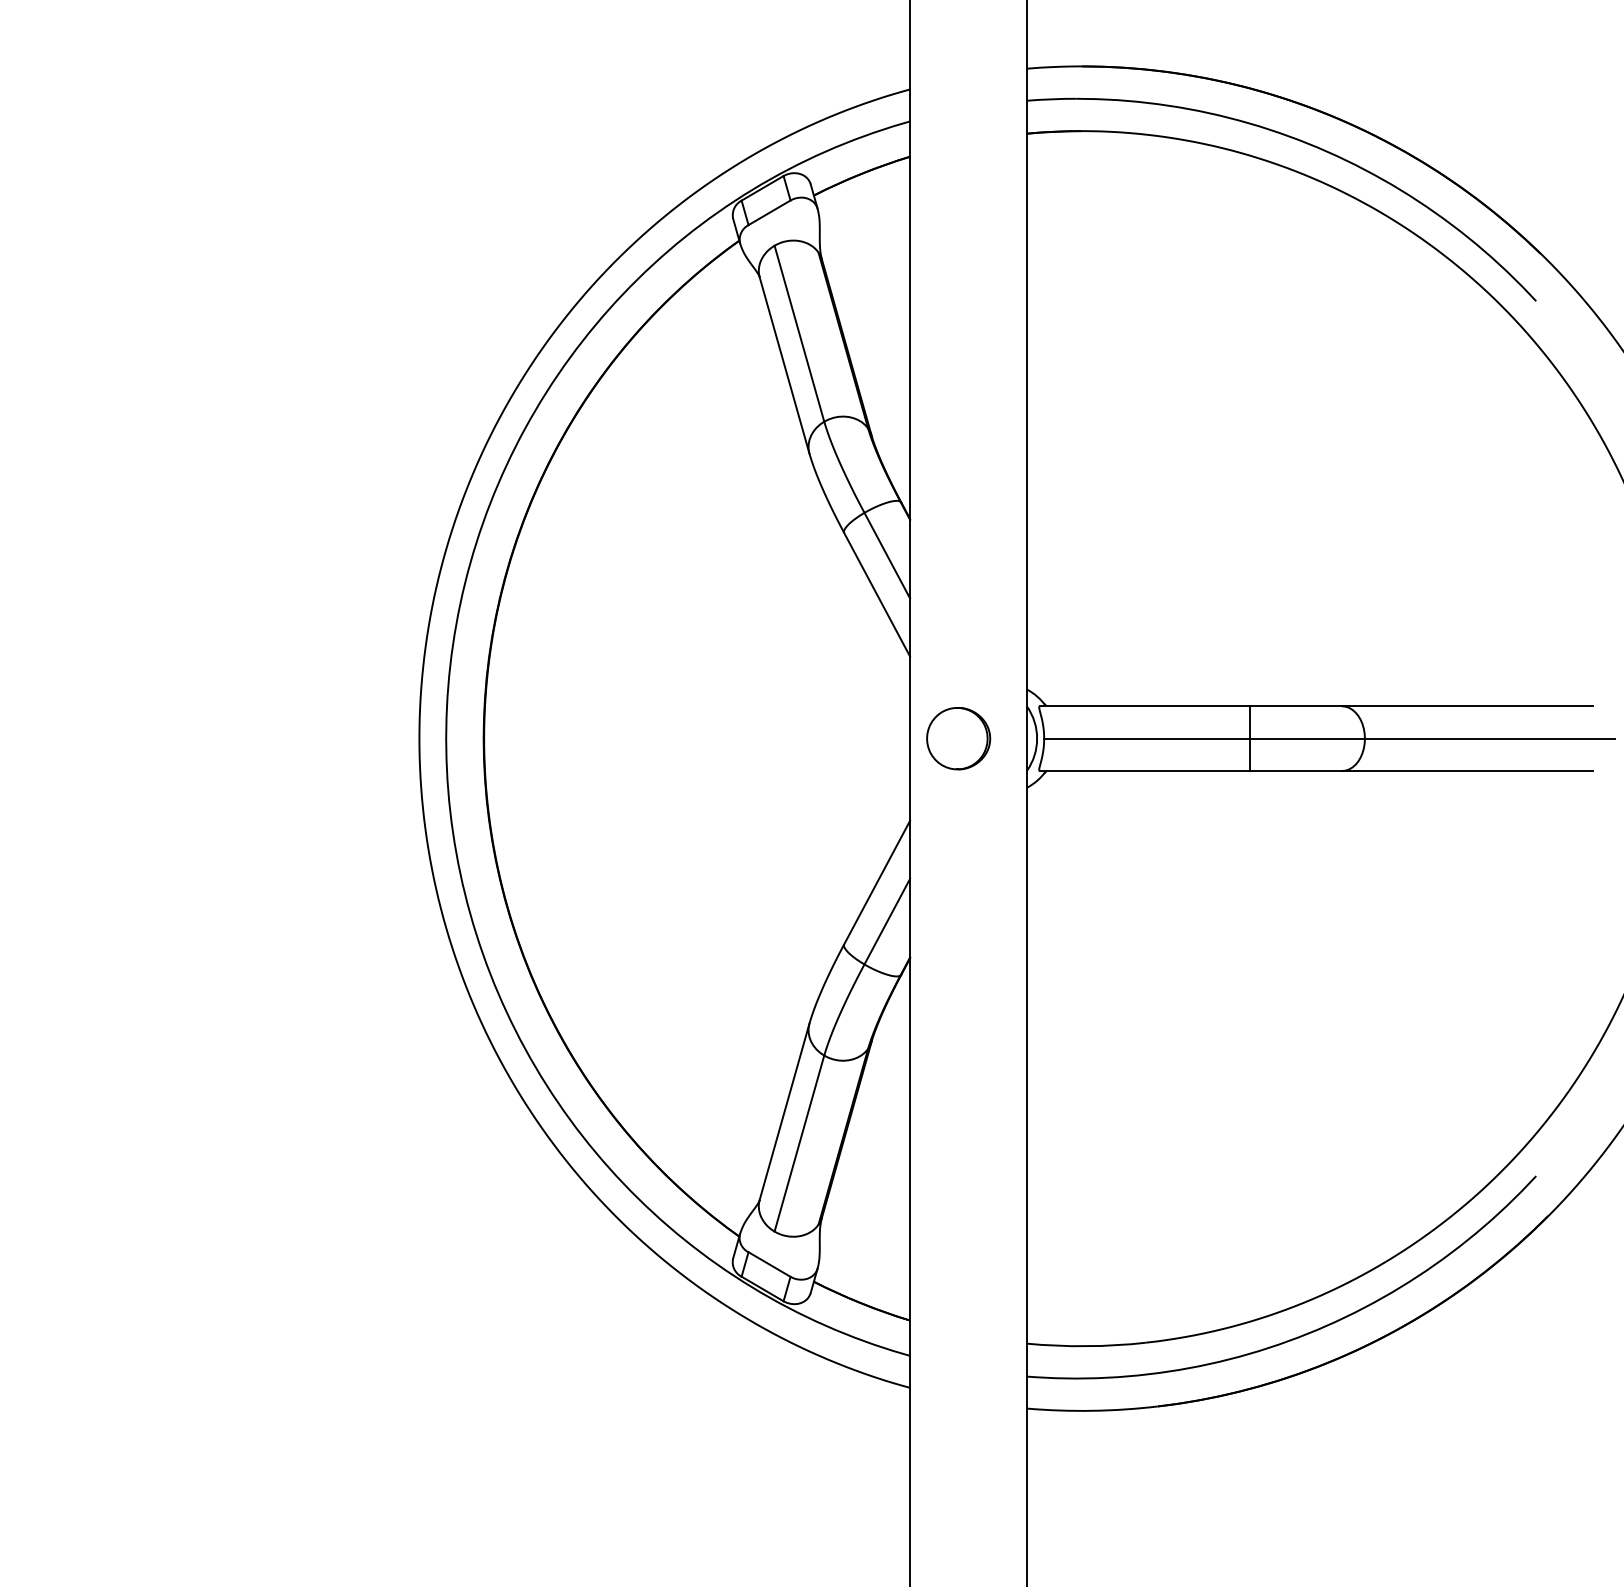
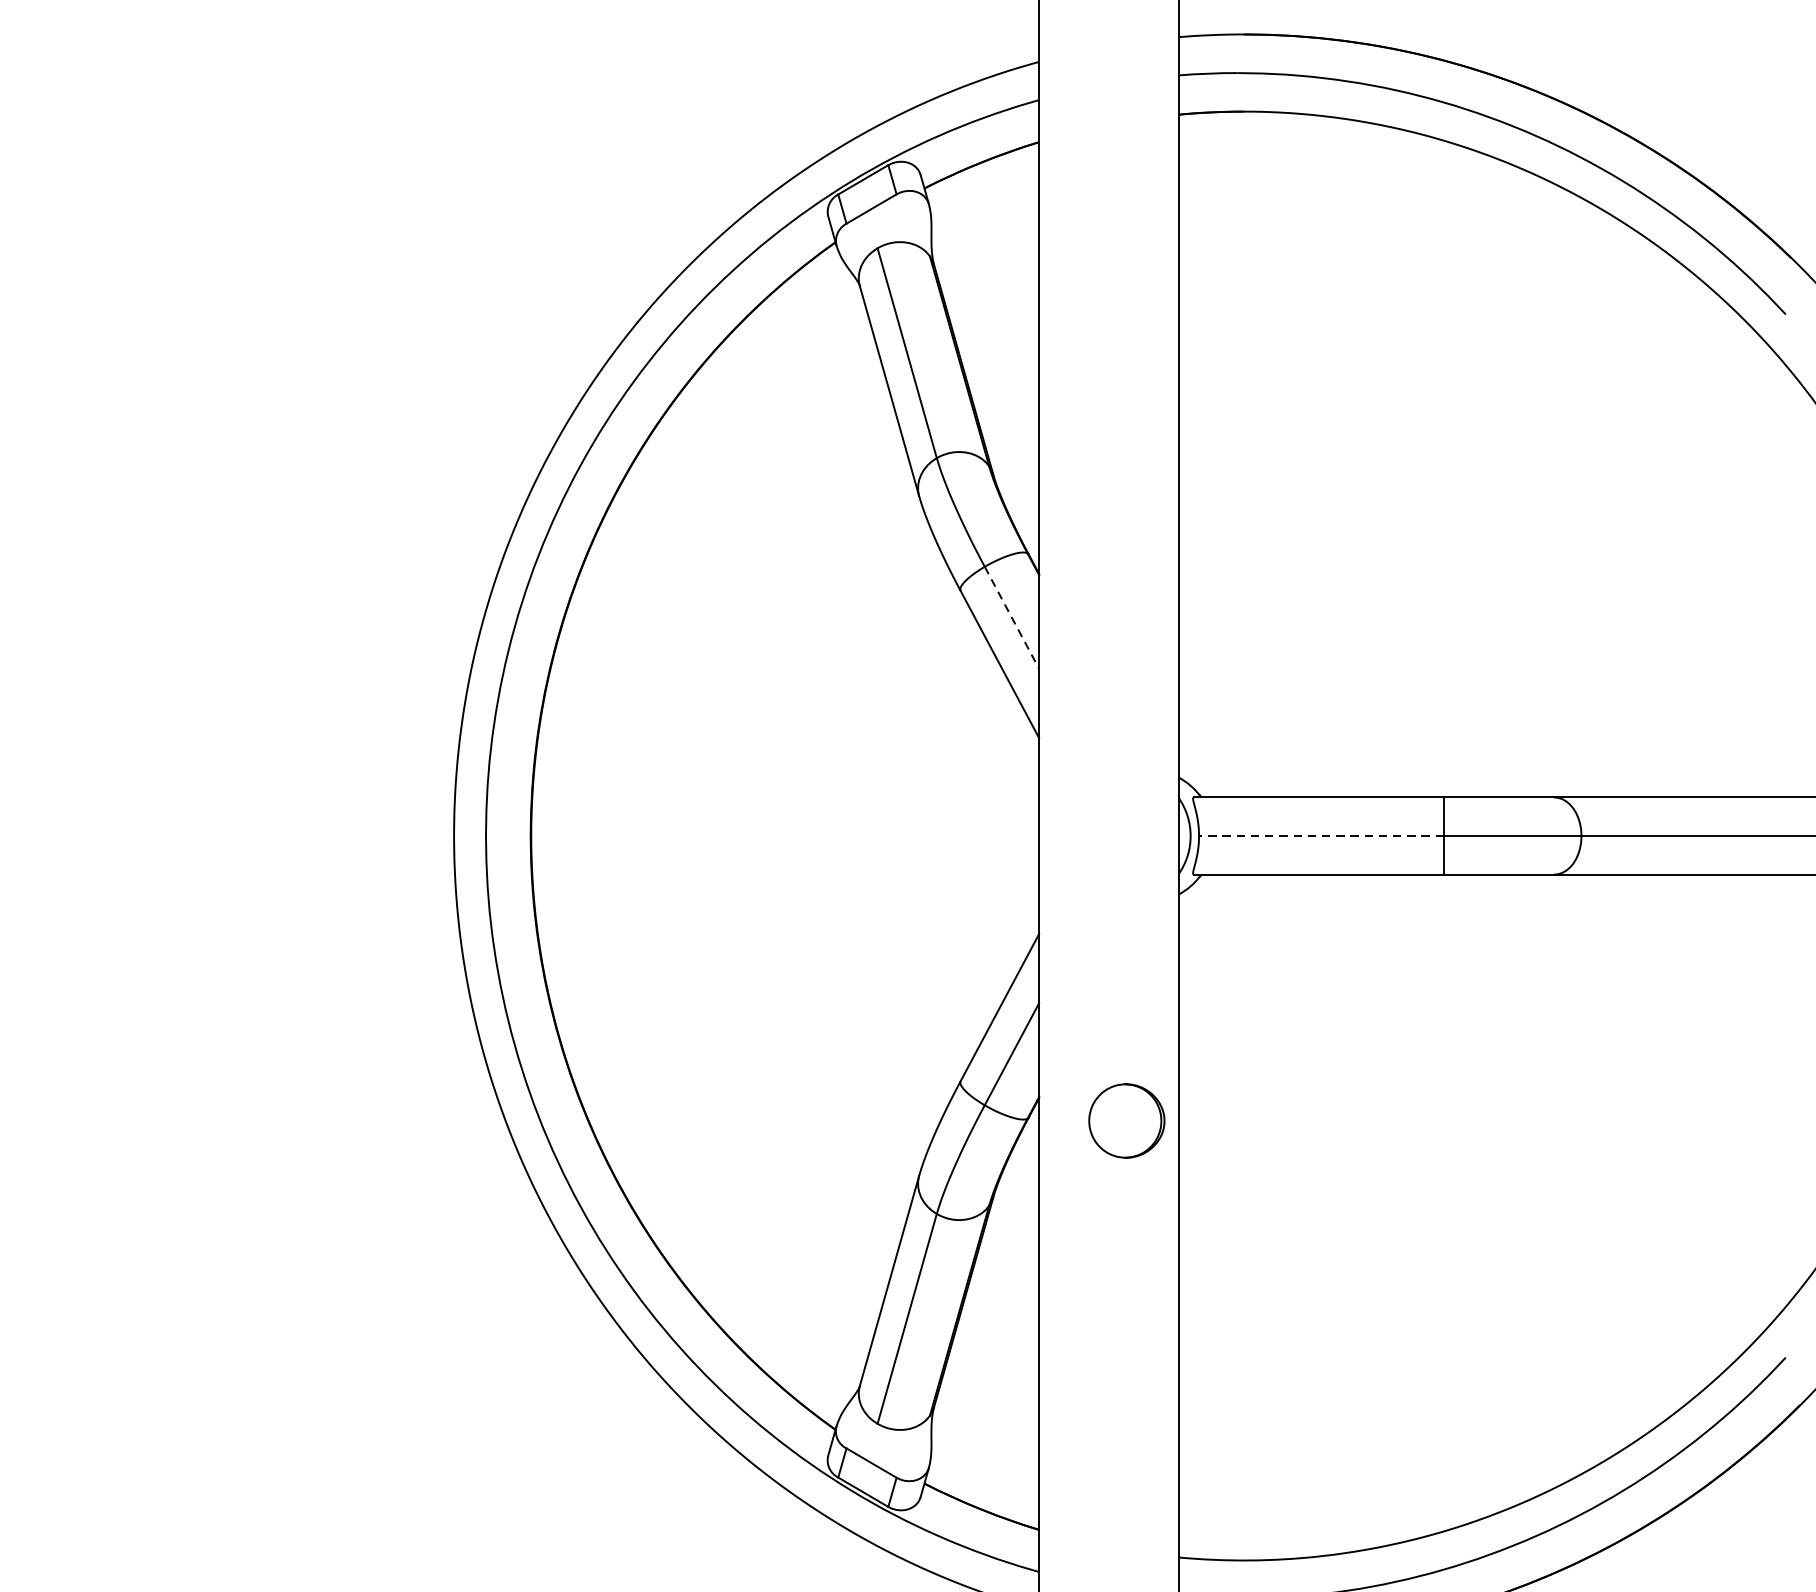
line: (887, 555) -> (1012, 617), solid -> dashed
part: (958, 738) -> (1126, 1120), moved
line: (1146, 738) -> (1321, 835), solid -> dashed

